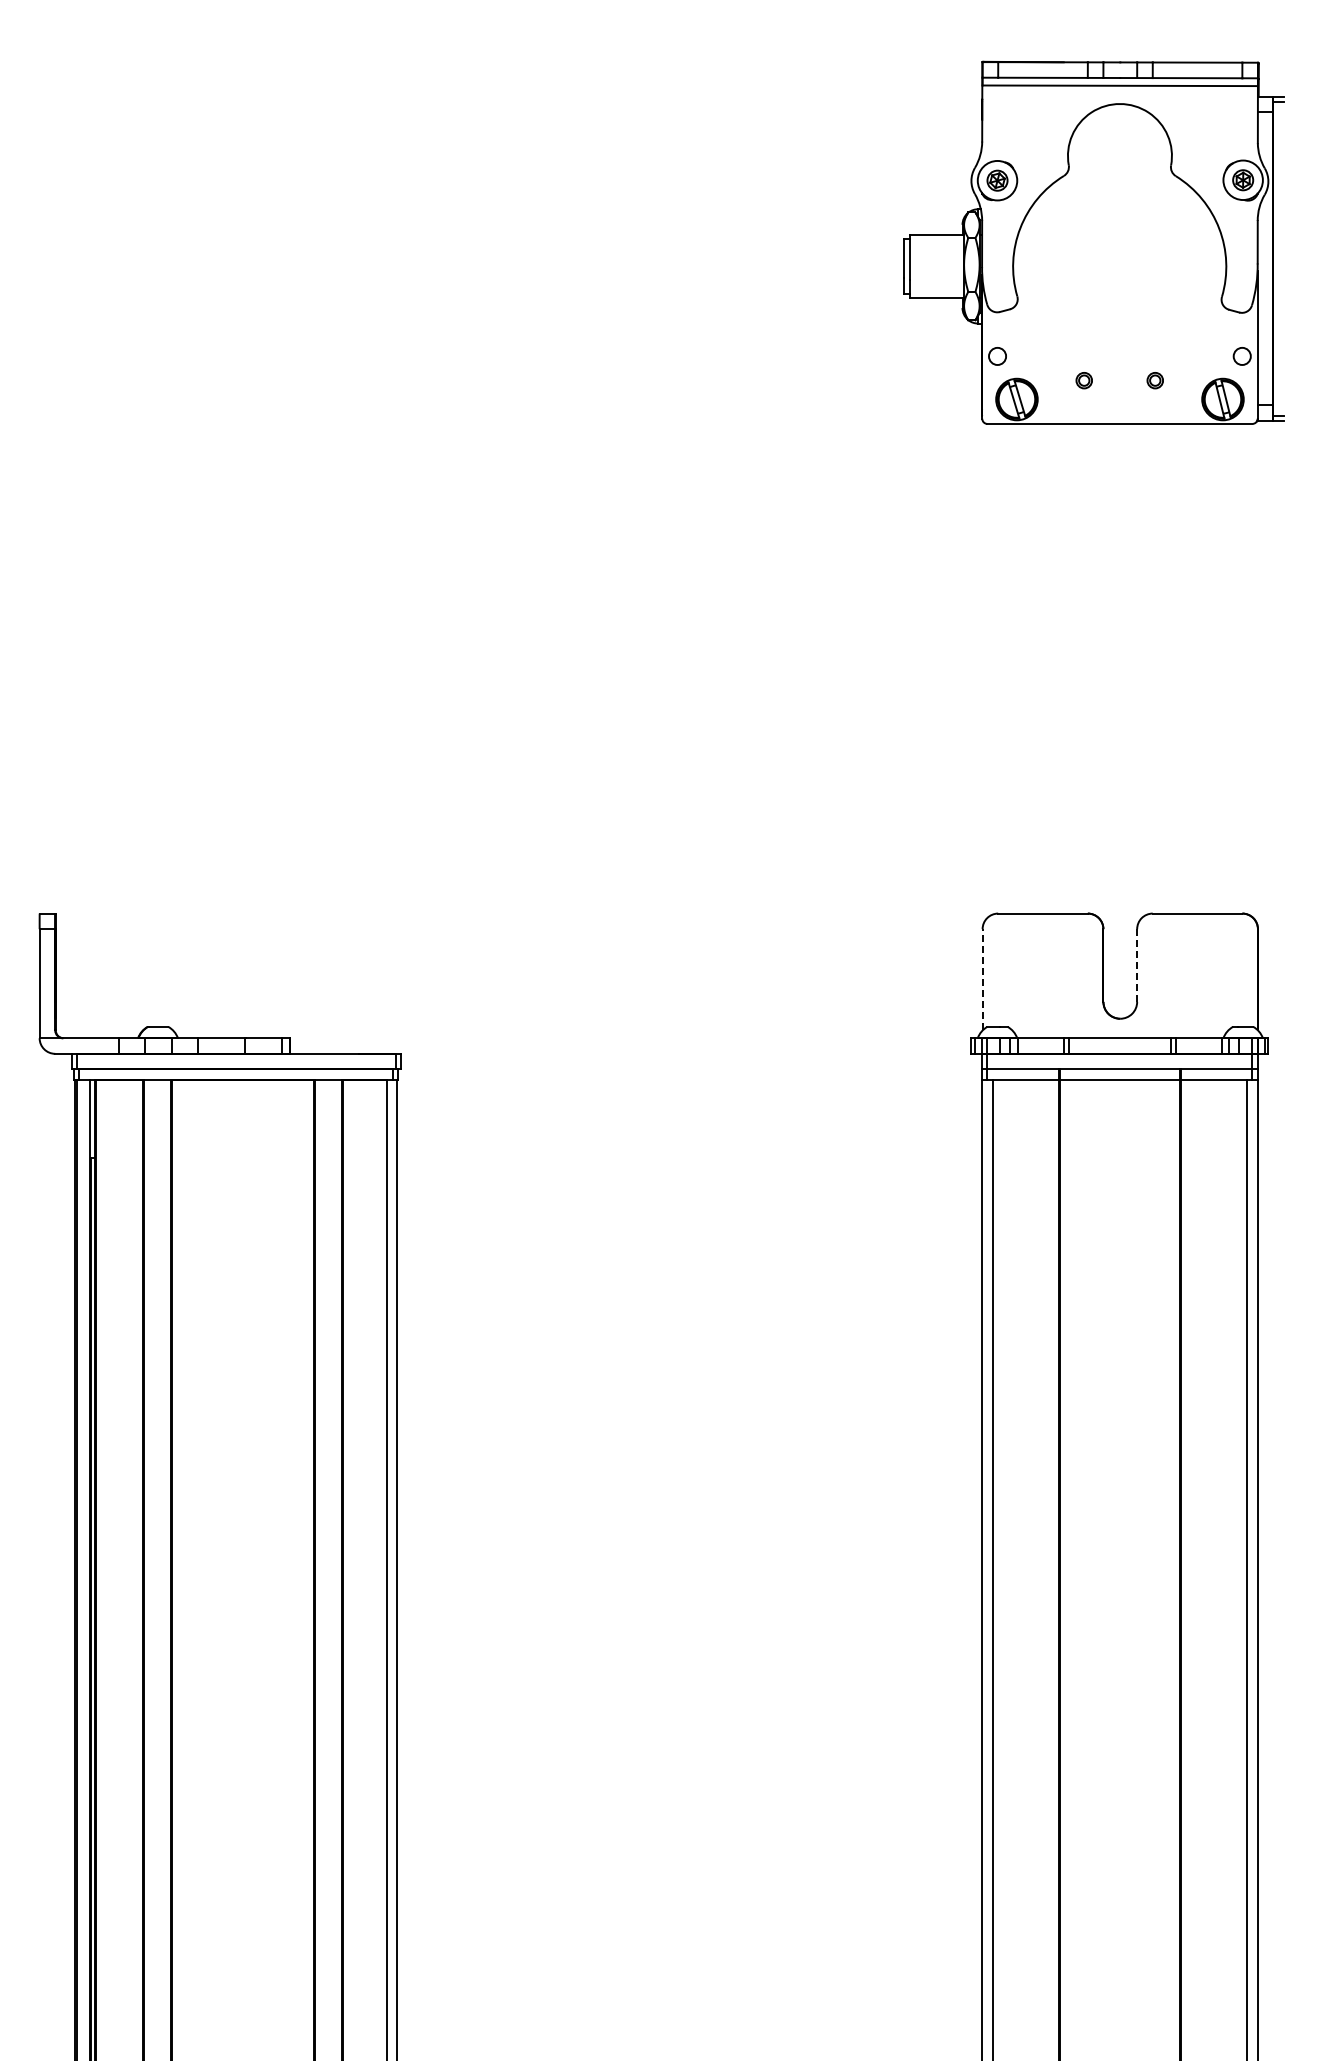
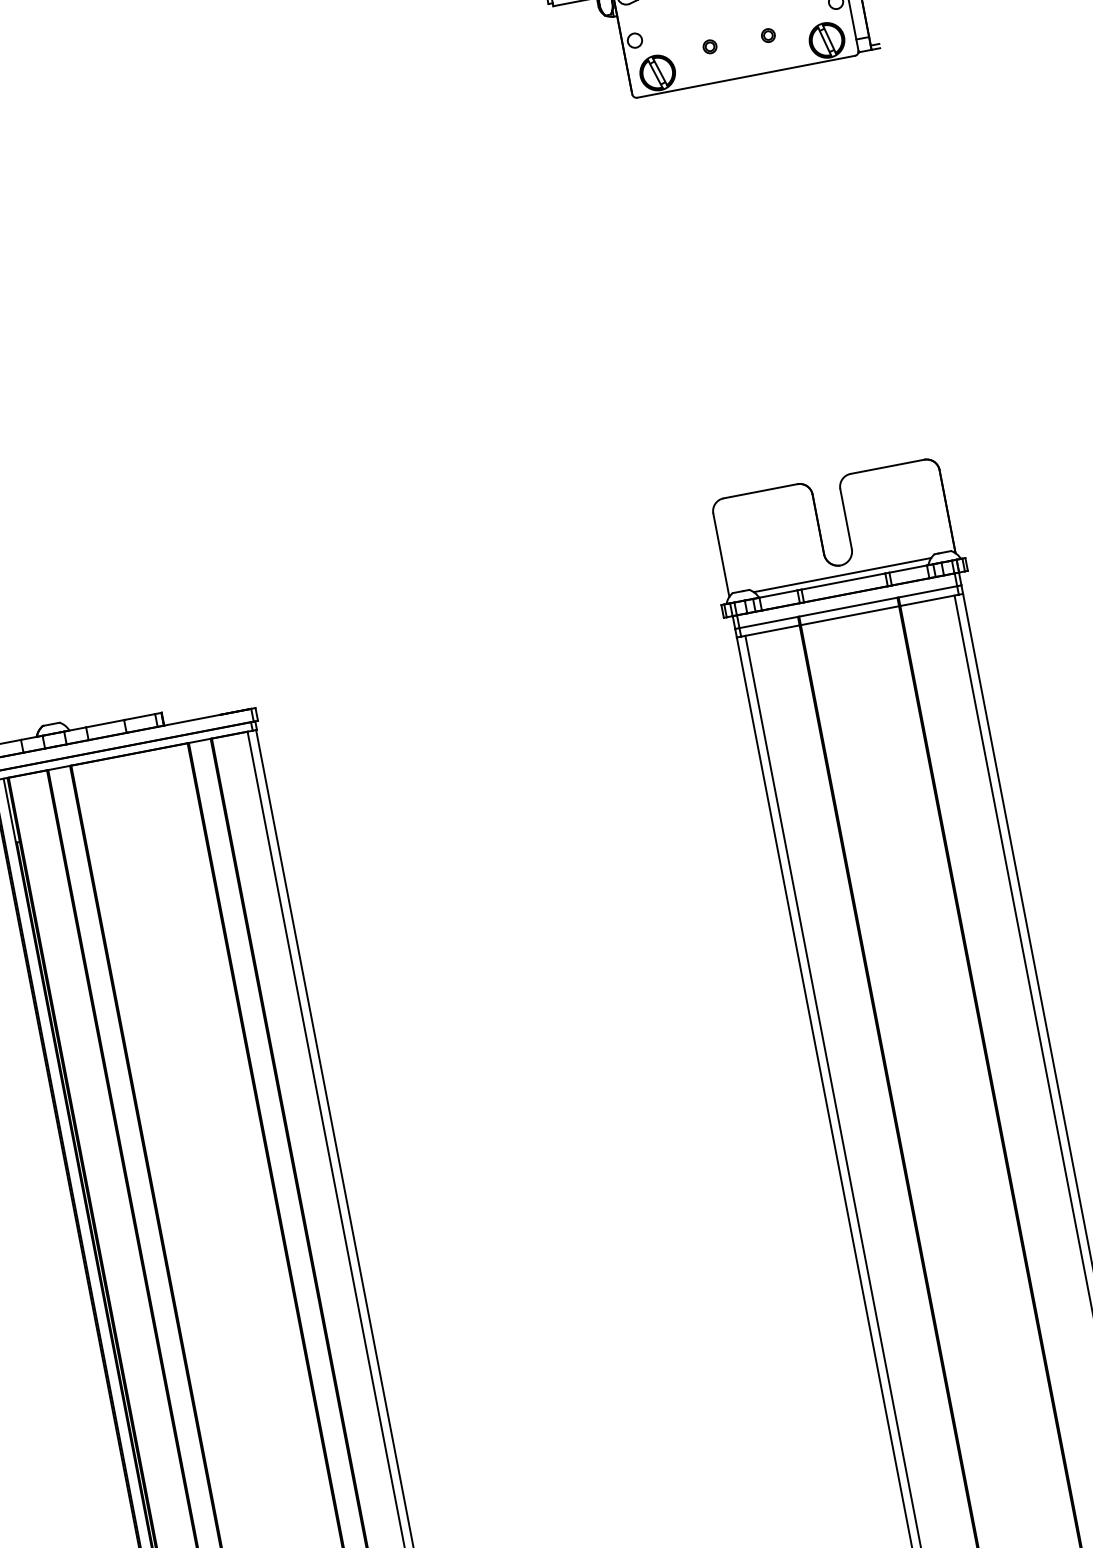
line: (1137, 965) -> (846, 518), dashed -> solid
line: (982, 979) -> (721, 555), dashed -> solid
line: (1120, 1030) -> (842, 575), added

